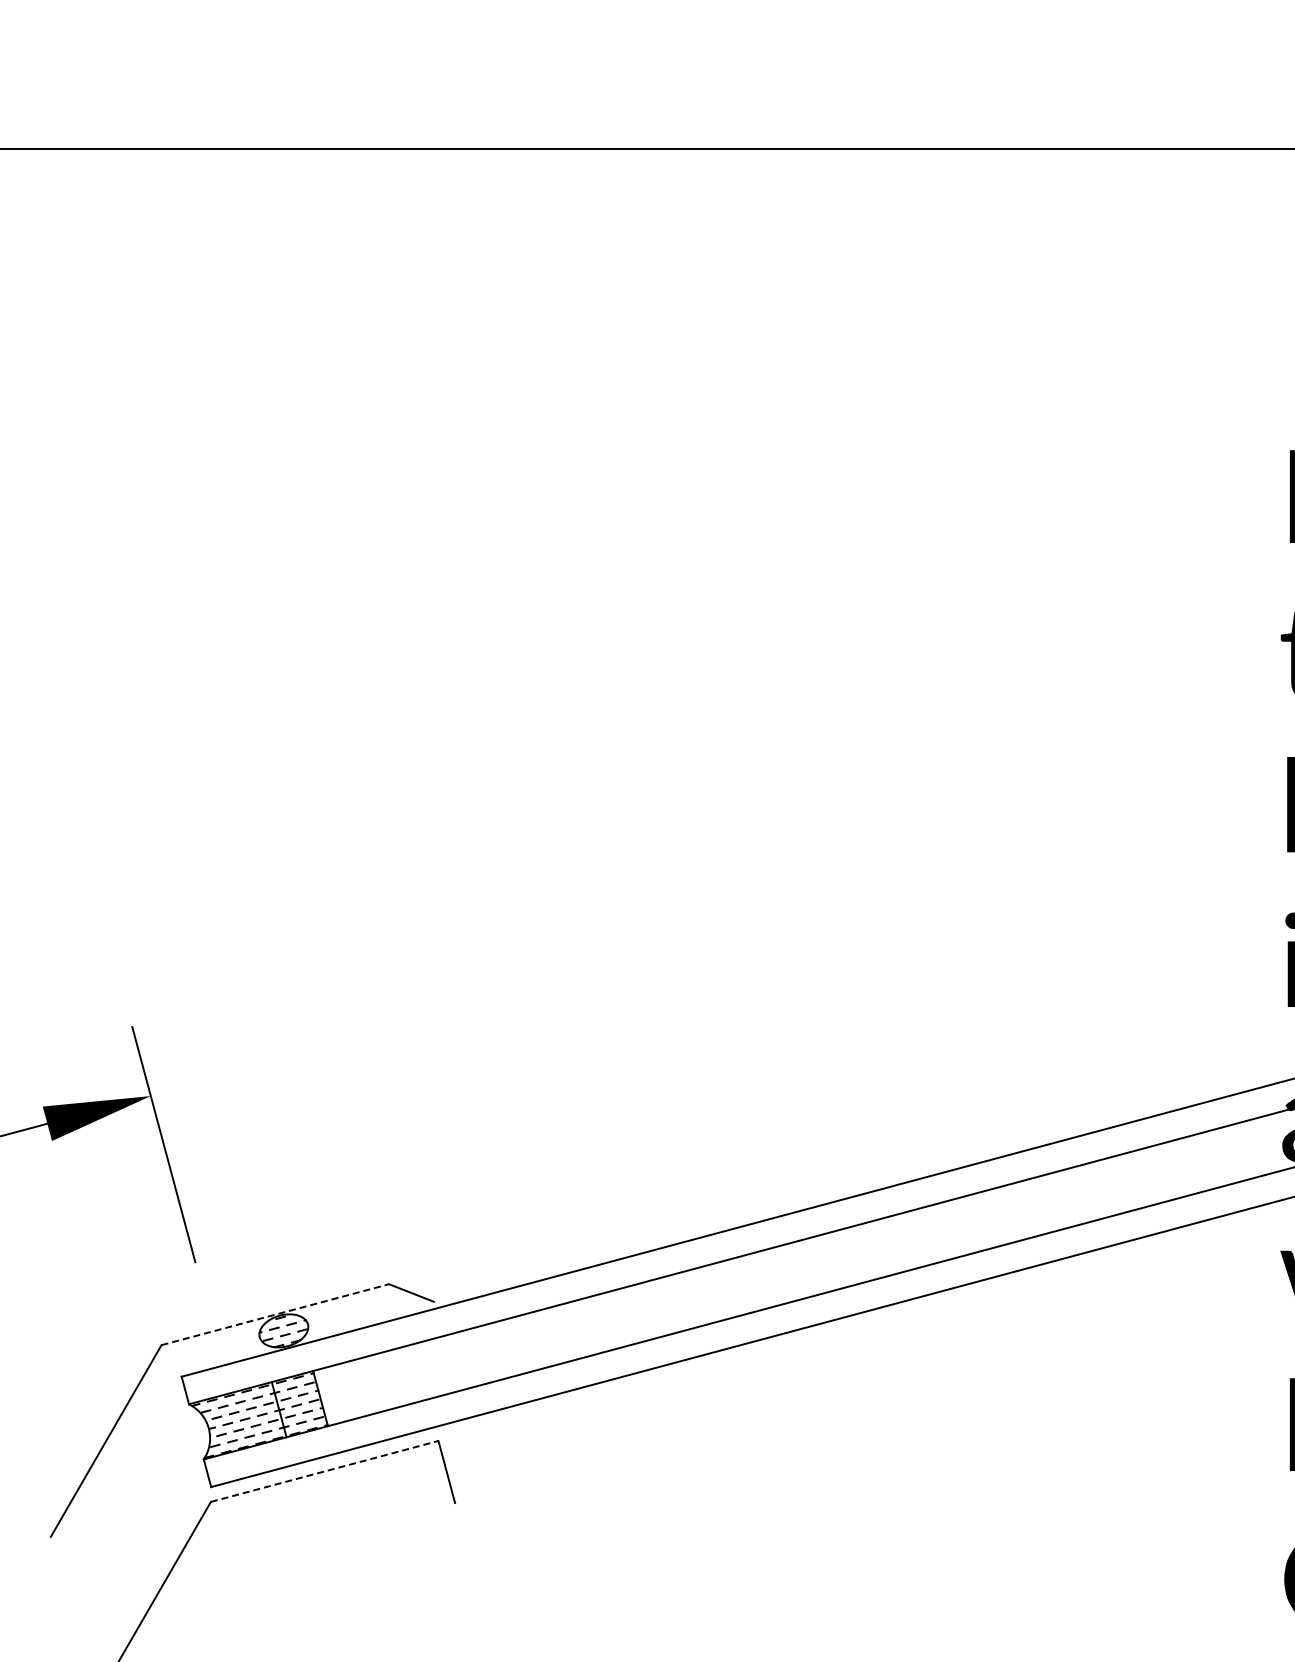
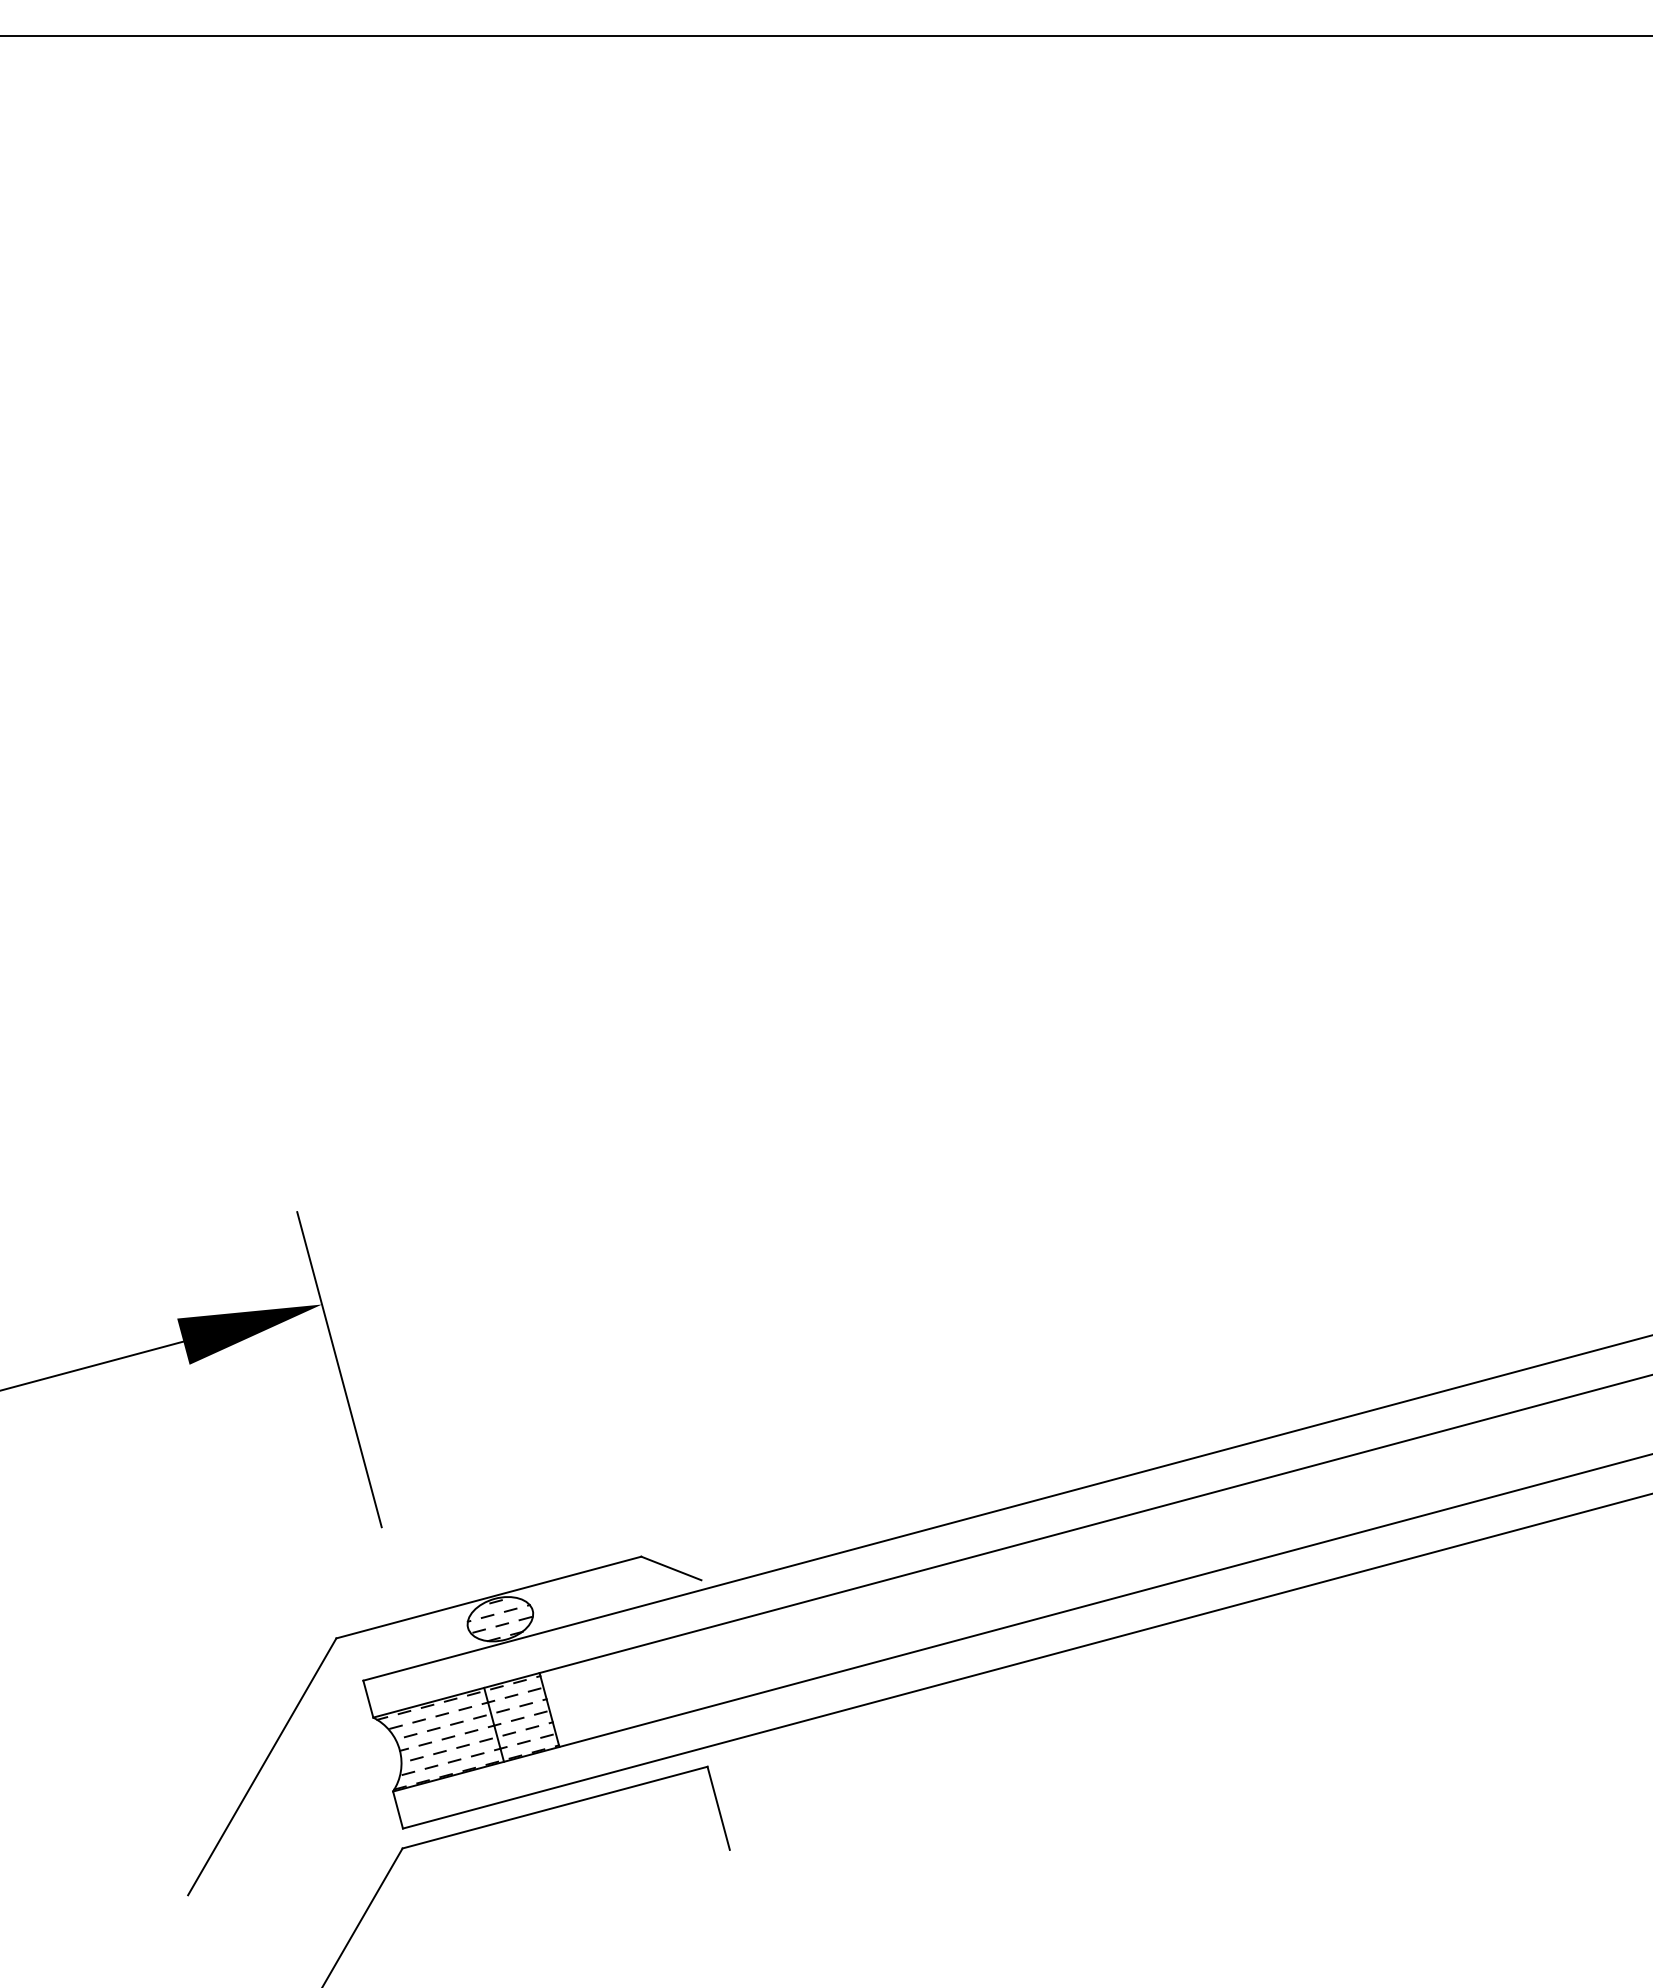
line: (275, 1314) -> (489, 1597), dashed -> solid
line: (324, 1471) -> (554, 1807), dashed -> solid

